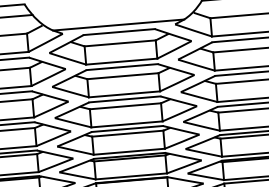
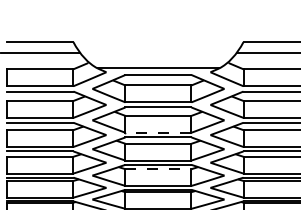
line: (124, 94) -> (158, 132), solid -> dashed
line: (127, 133) -> (158, 169), solid -> dashed

